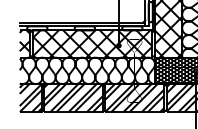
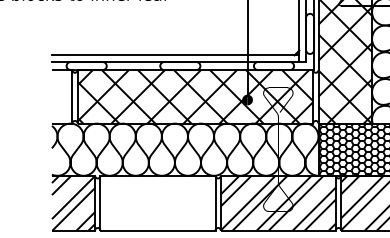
hatch: (24, 41) -> (61, 91), removed
hatch: (73, 97) -> (157, 202), removed

